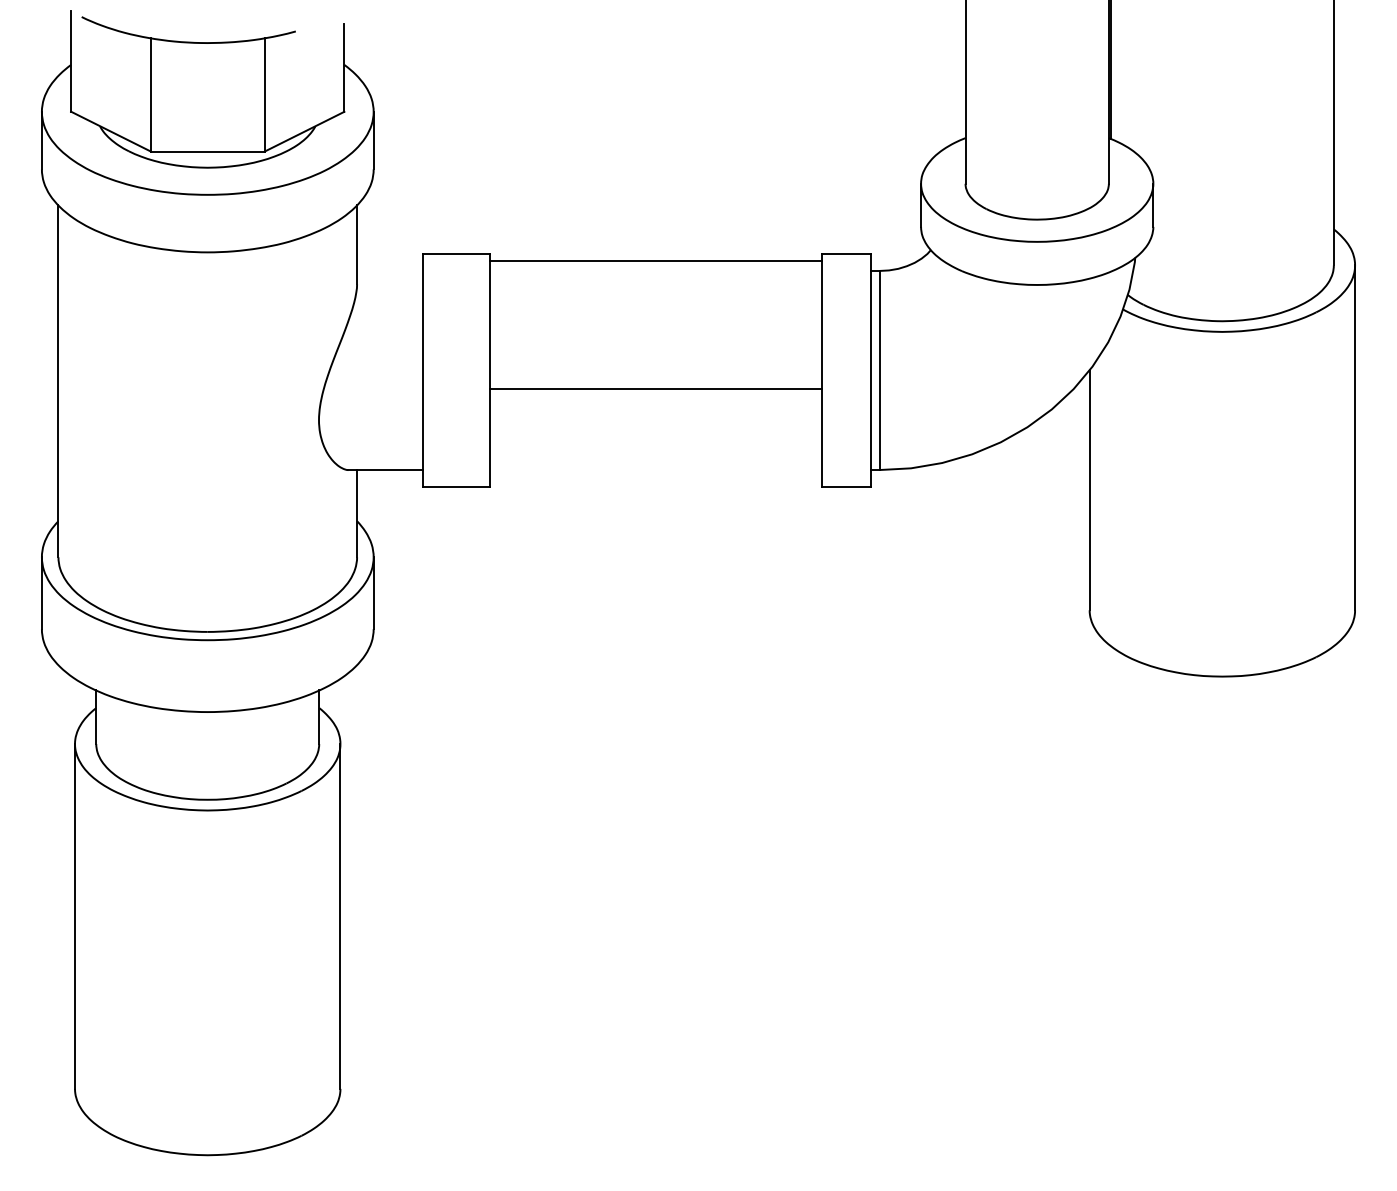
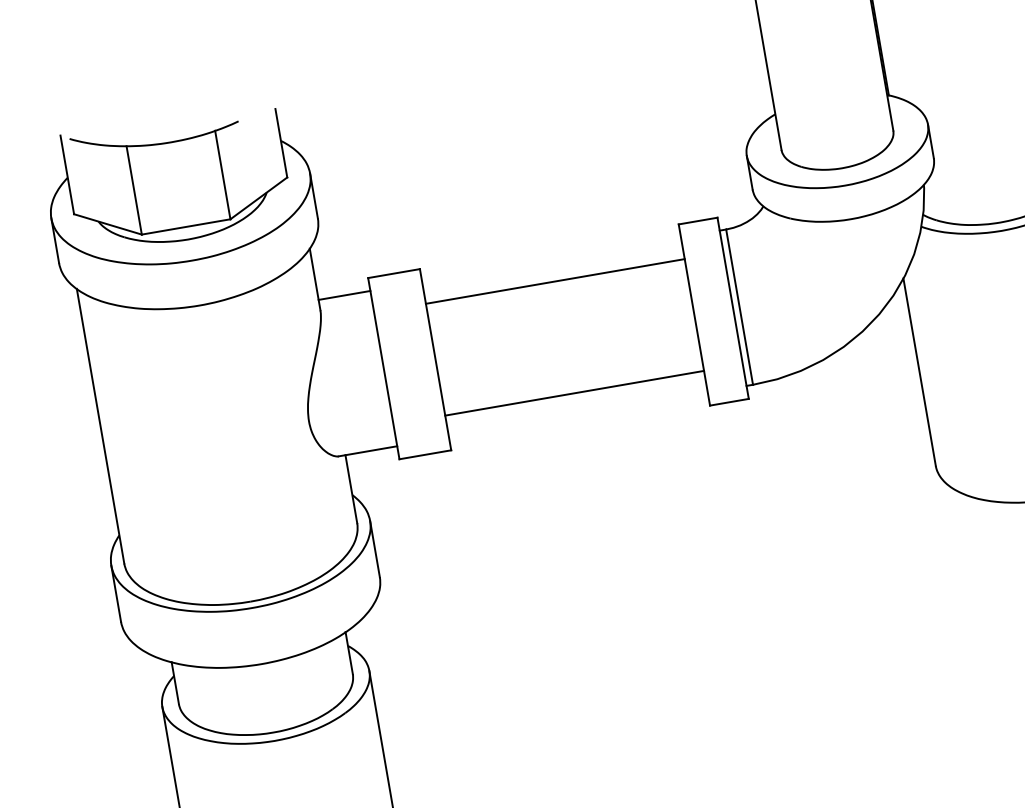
line: (655, 260) -> (555, 281), moved
line: (390, 270) -> (344, 295), added
line: (655, 389) -> (574, 393), moved

